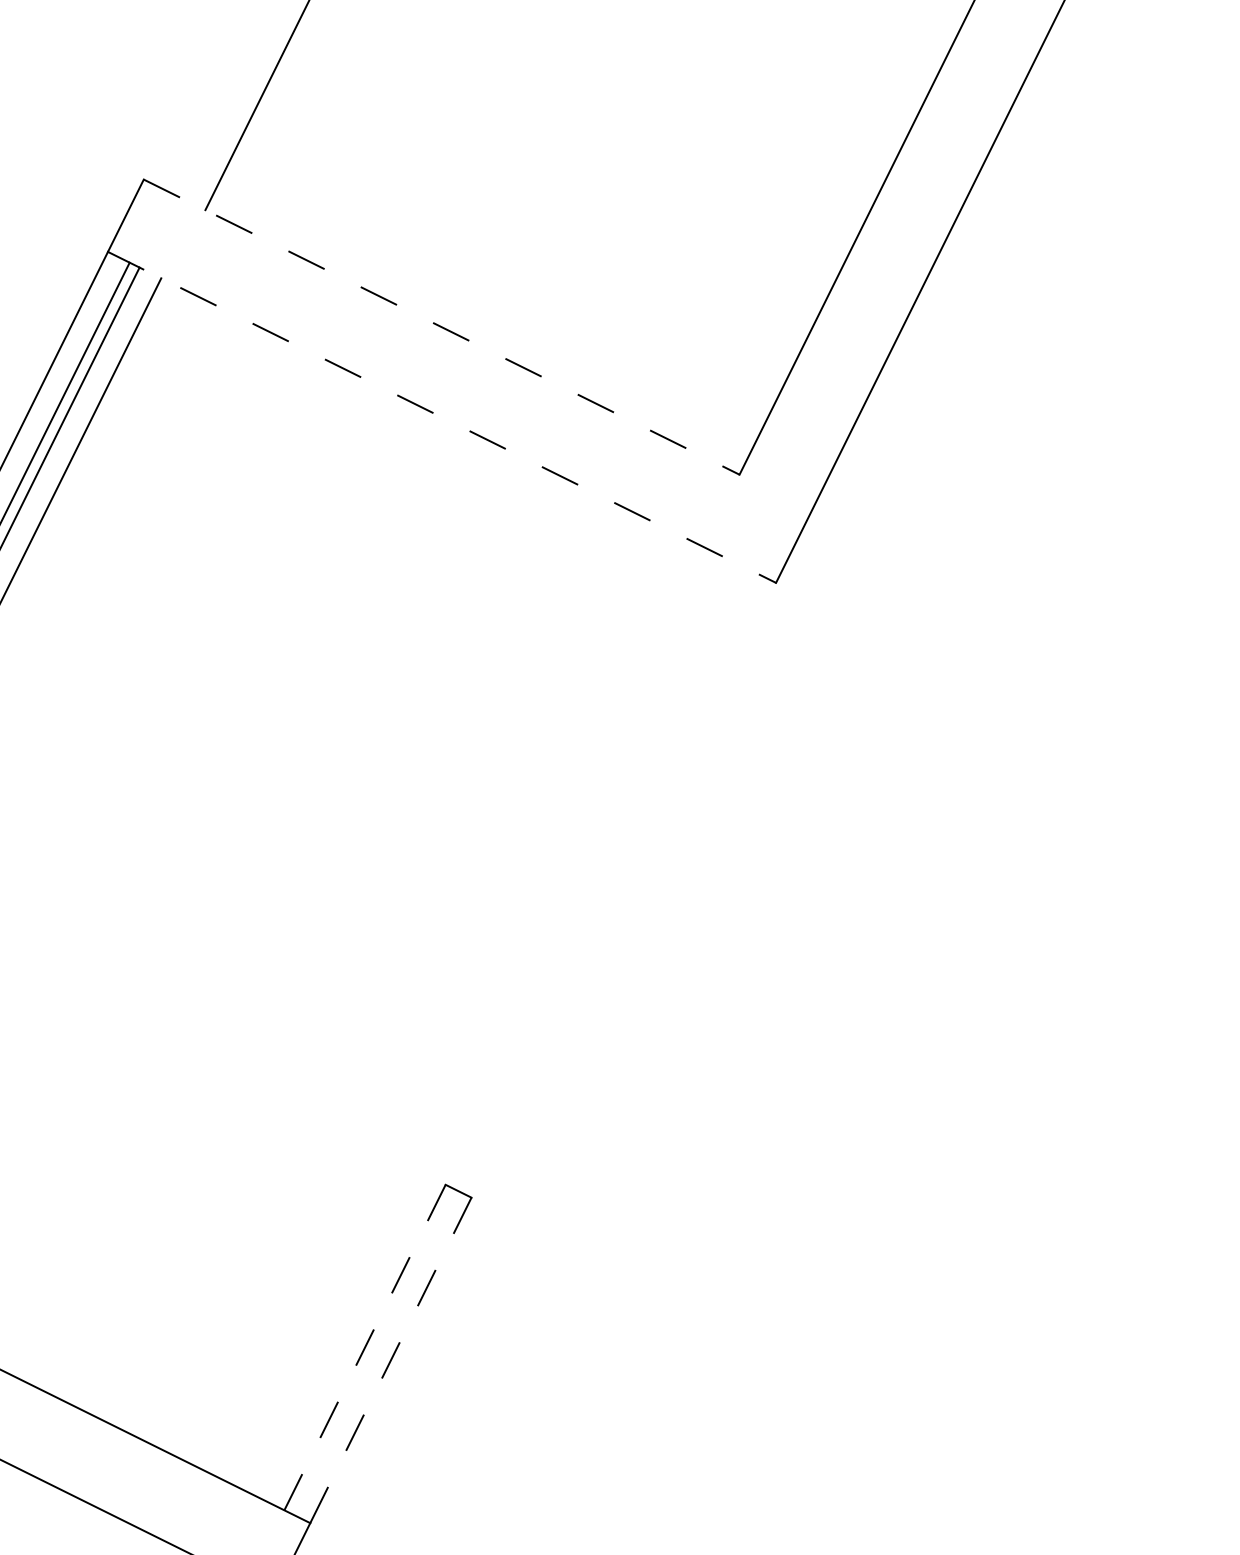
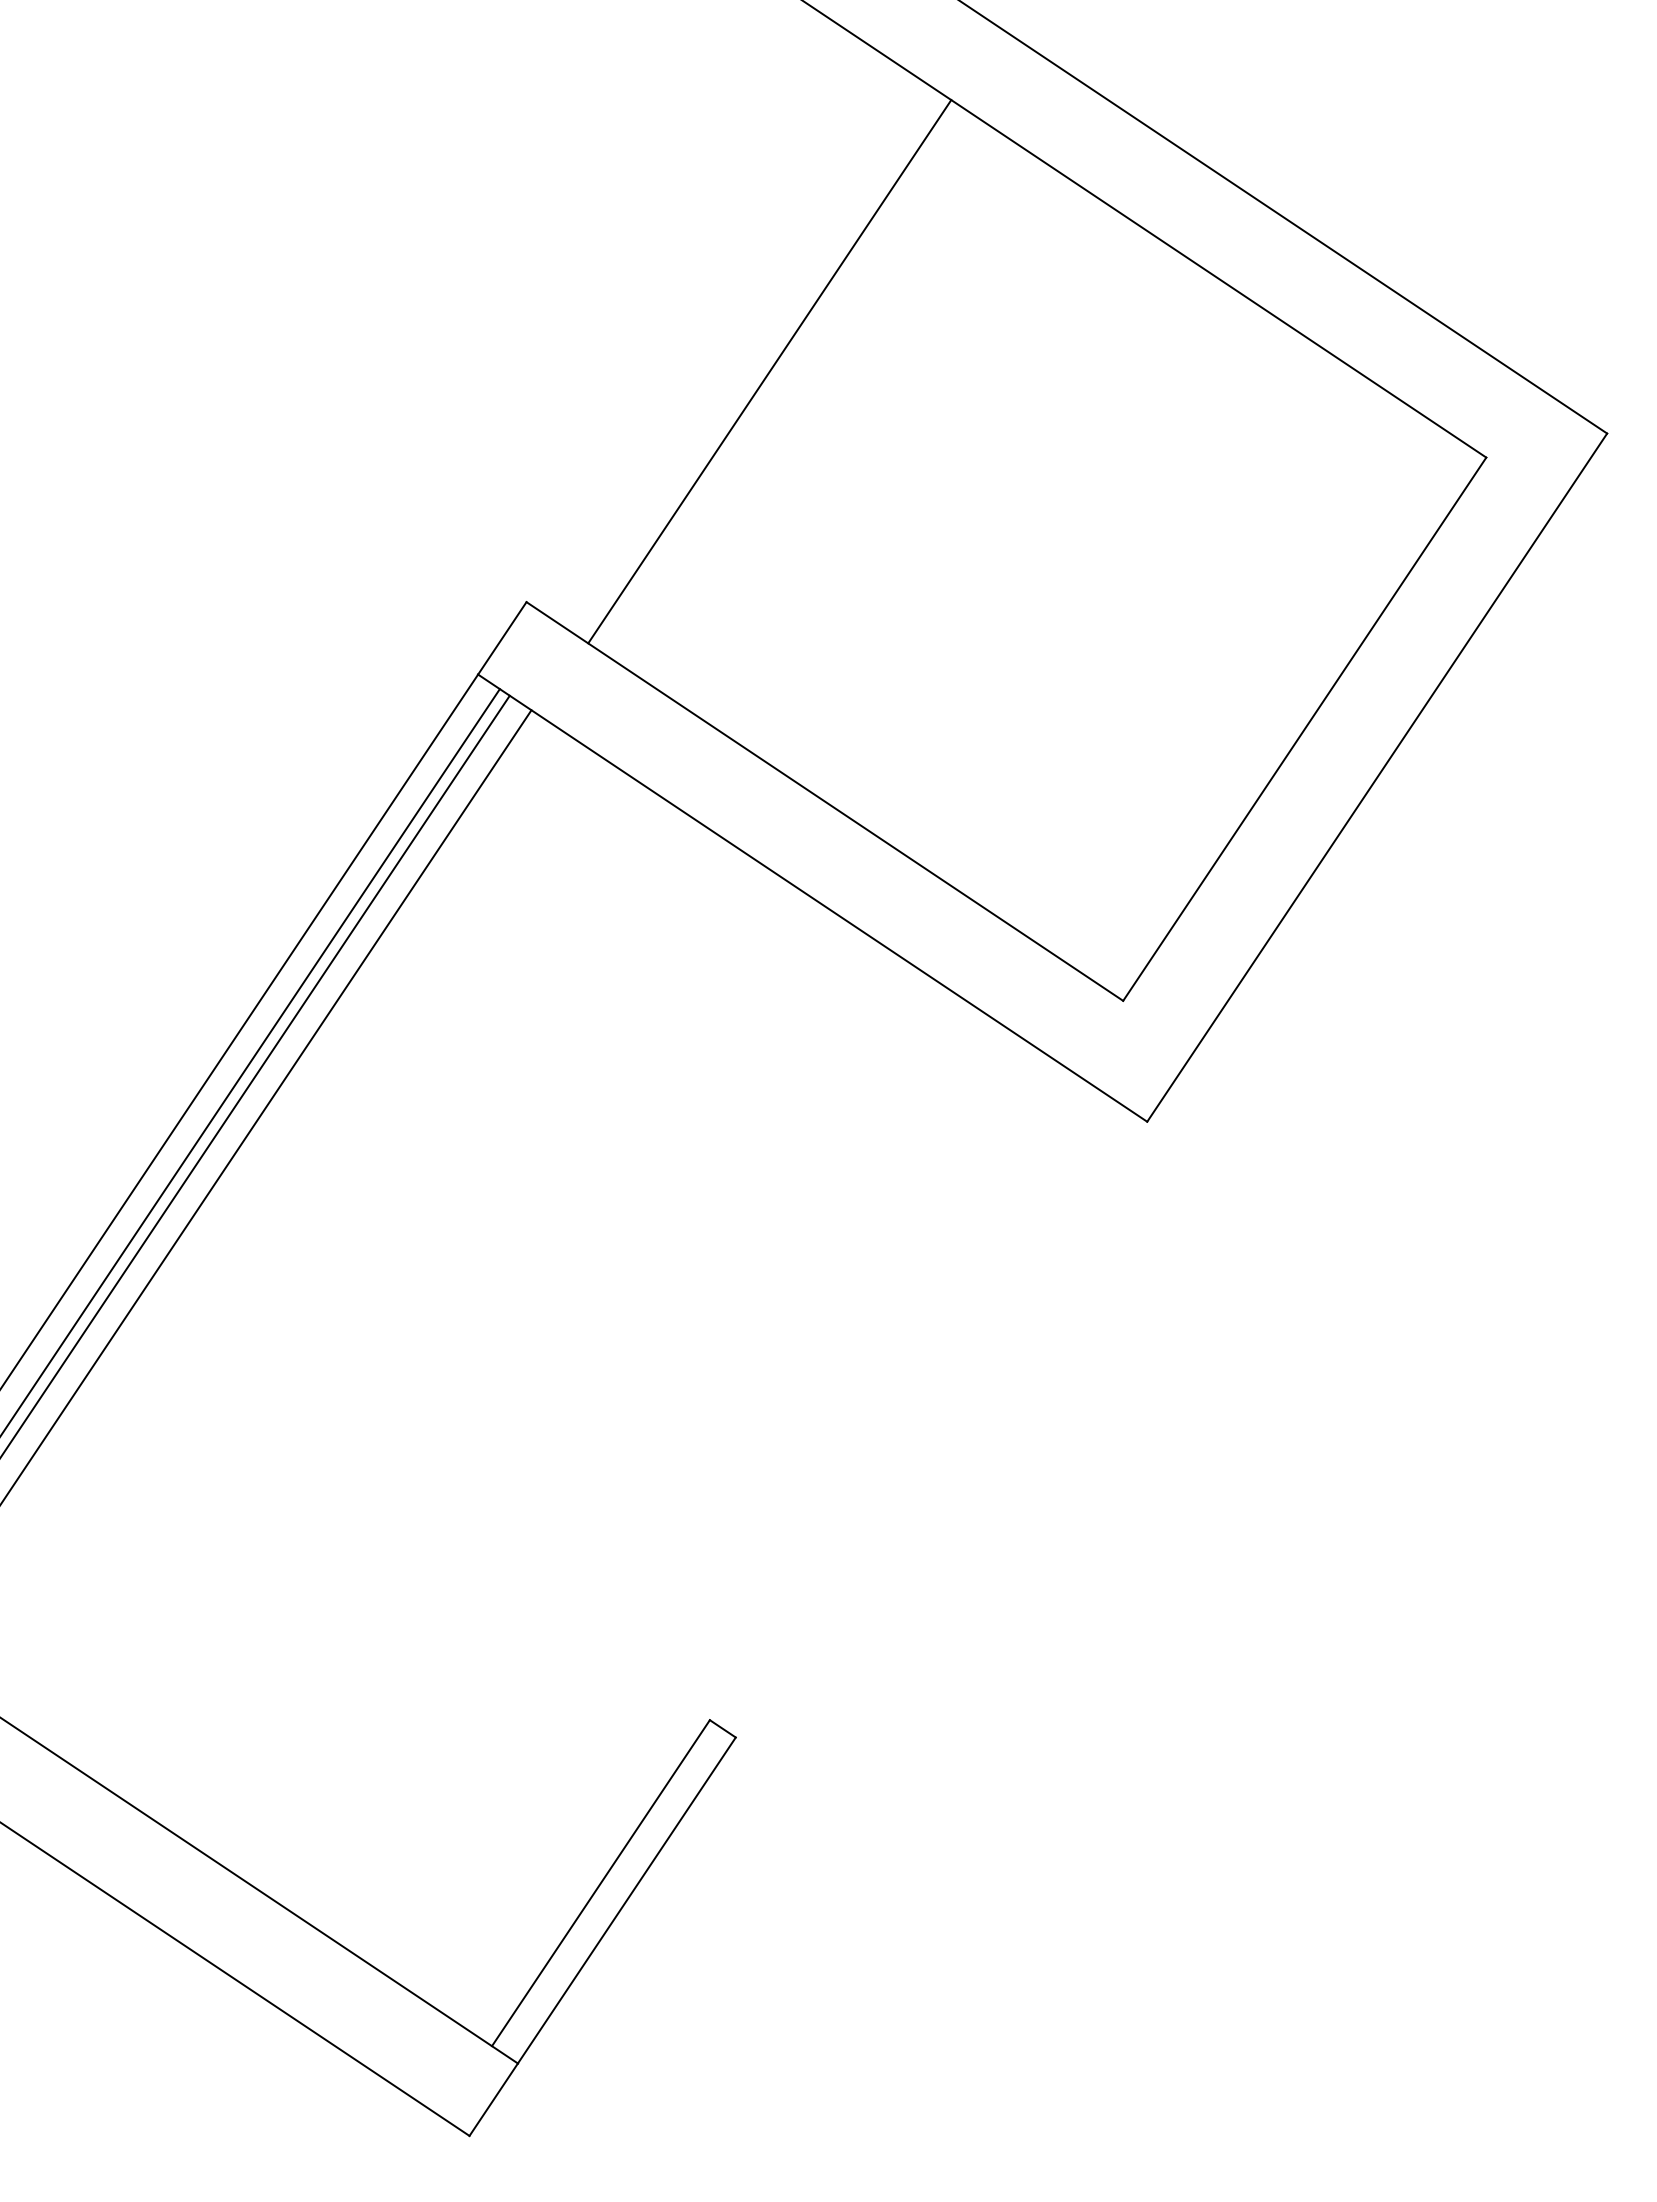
line: (441, 327) -> (824, 801), dashed -> solid
line: (442, 417) -> (813, 898), dashed -> solid
line: (365, 1346) -> (601, 1882), dashed -> solid
line: (391, 1360) -> (627, 1900), dashed -> solid

